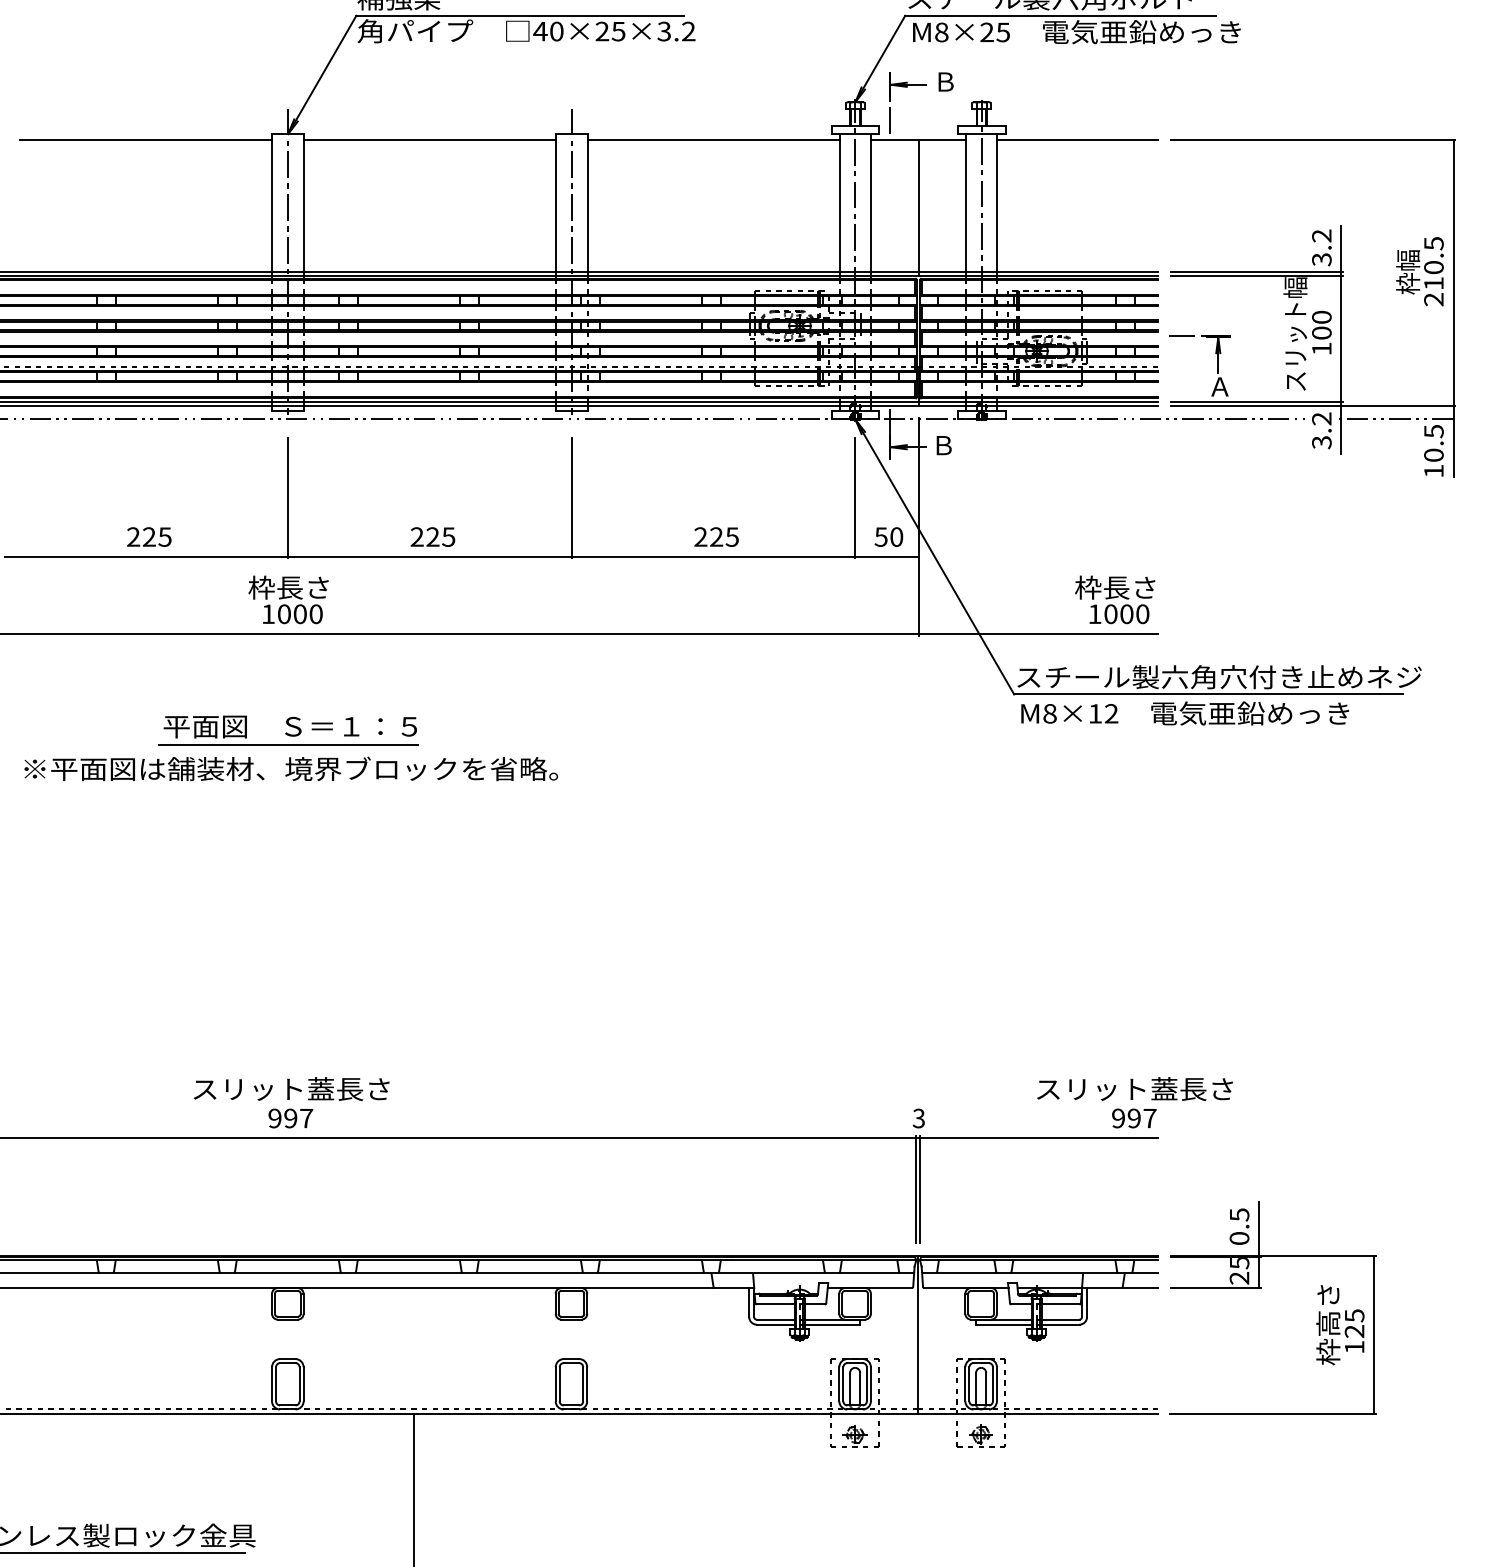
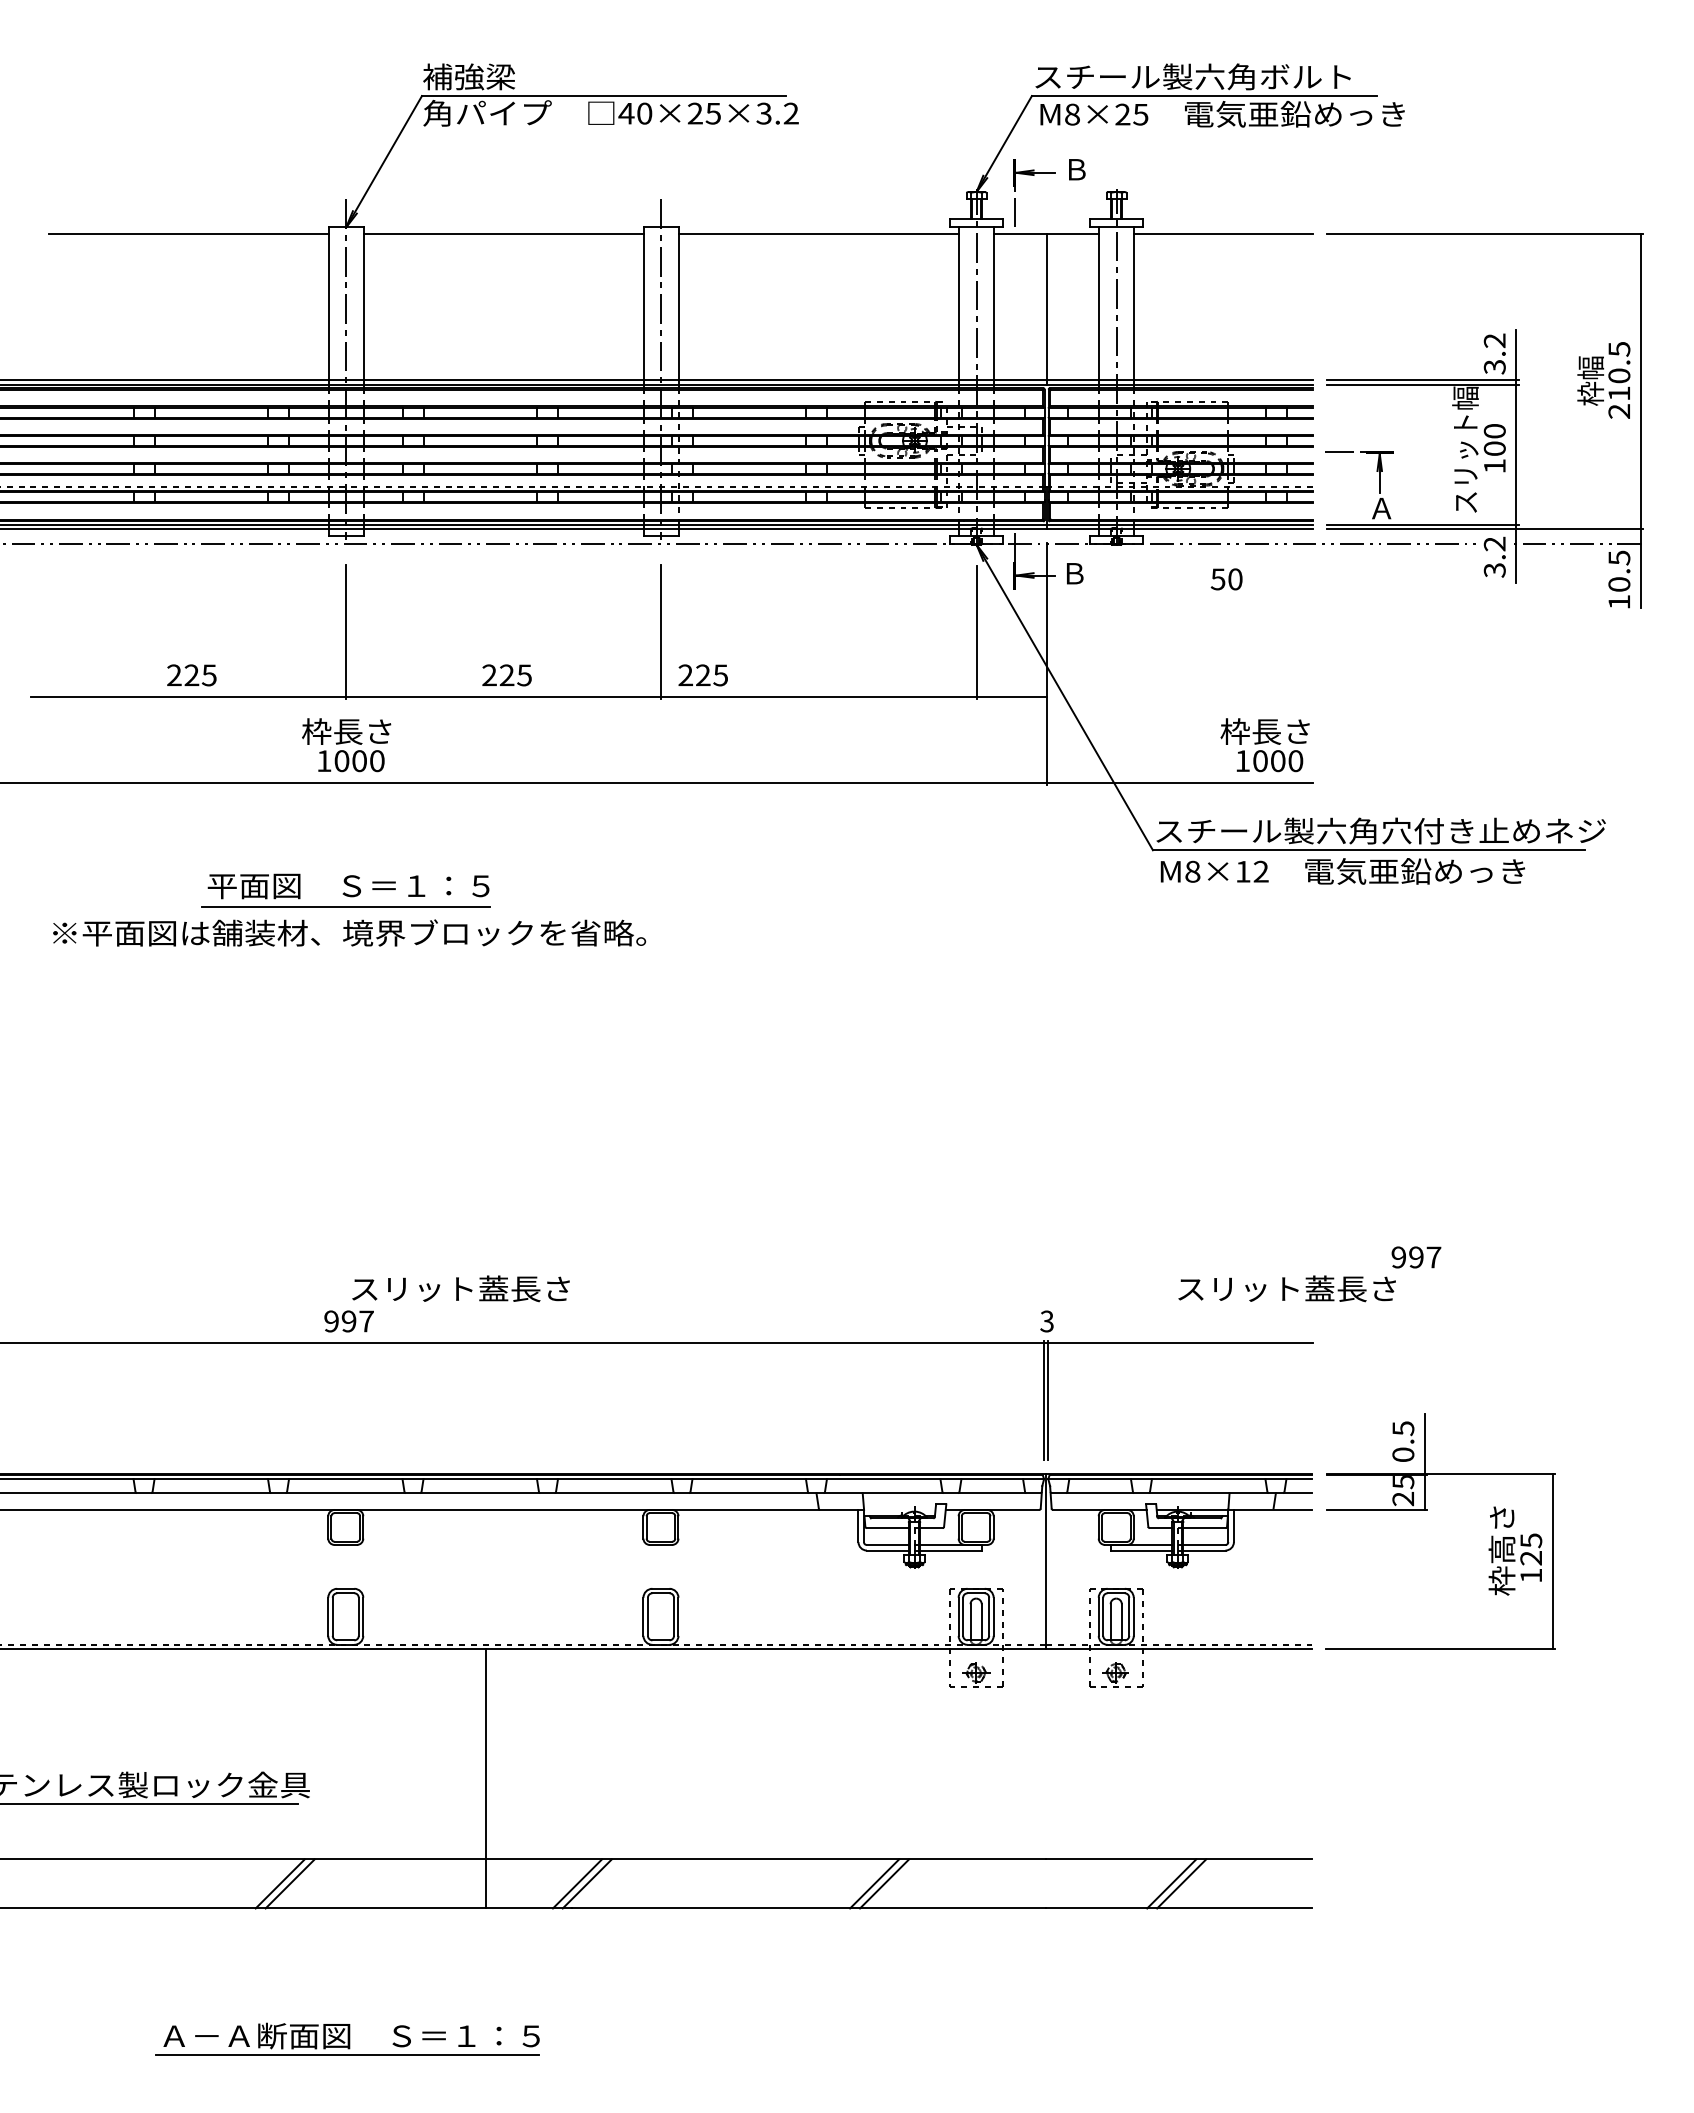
text: (715, 537) -> (702, 675), moved
text: (888, 537) -> (1226, 579), moved
text: (291, 1088) -> (460, 1288), moved
text: (1134, 1118) -> (1416, 1257), moved

